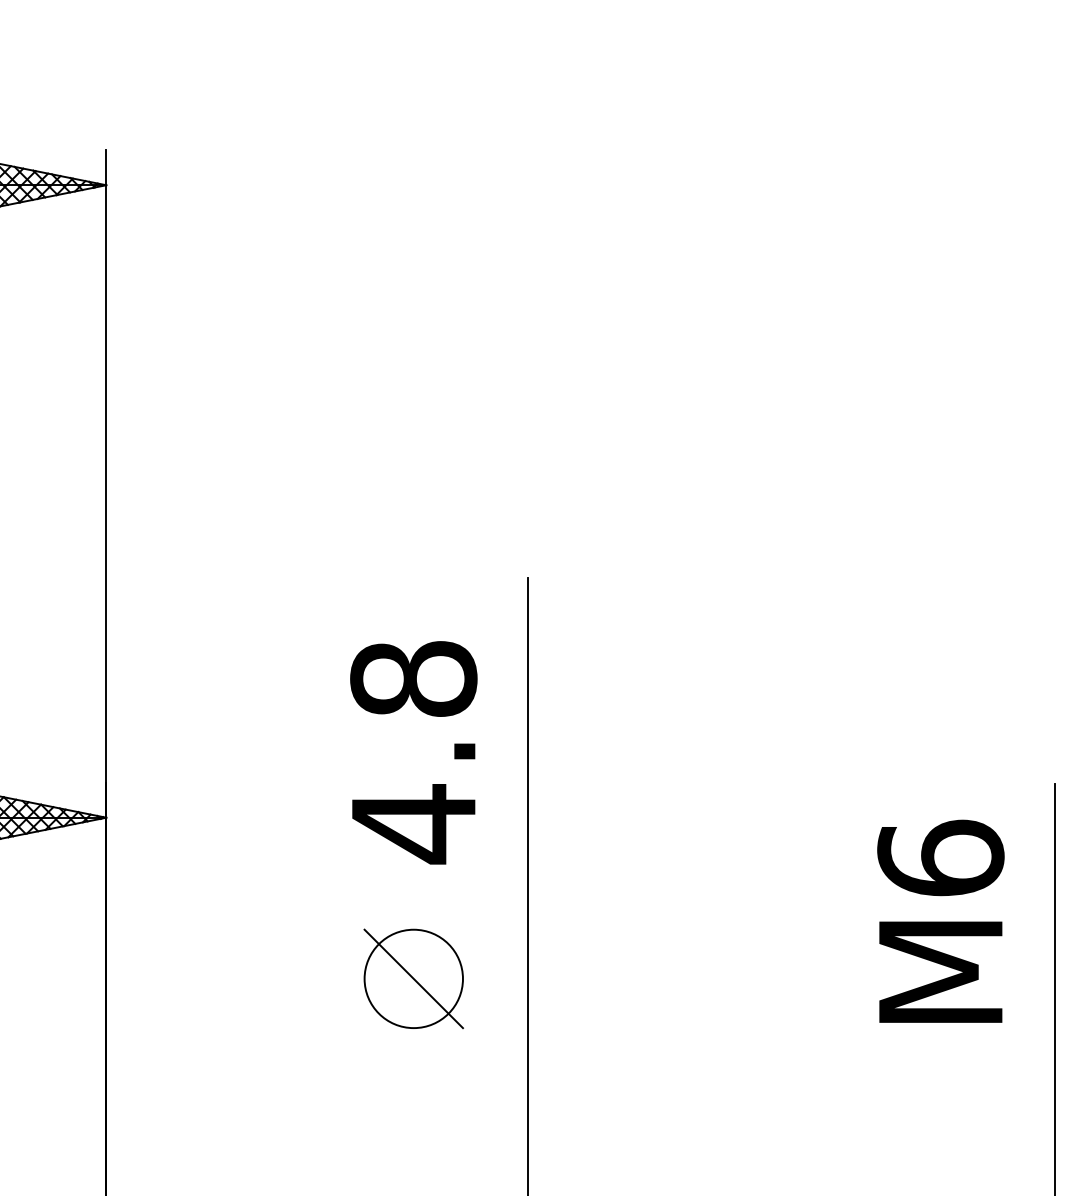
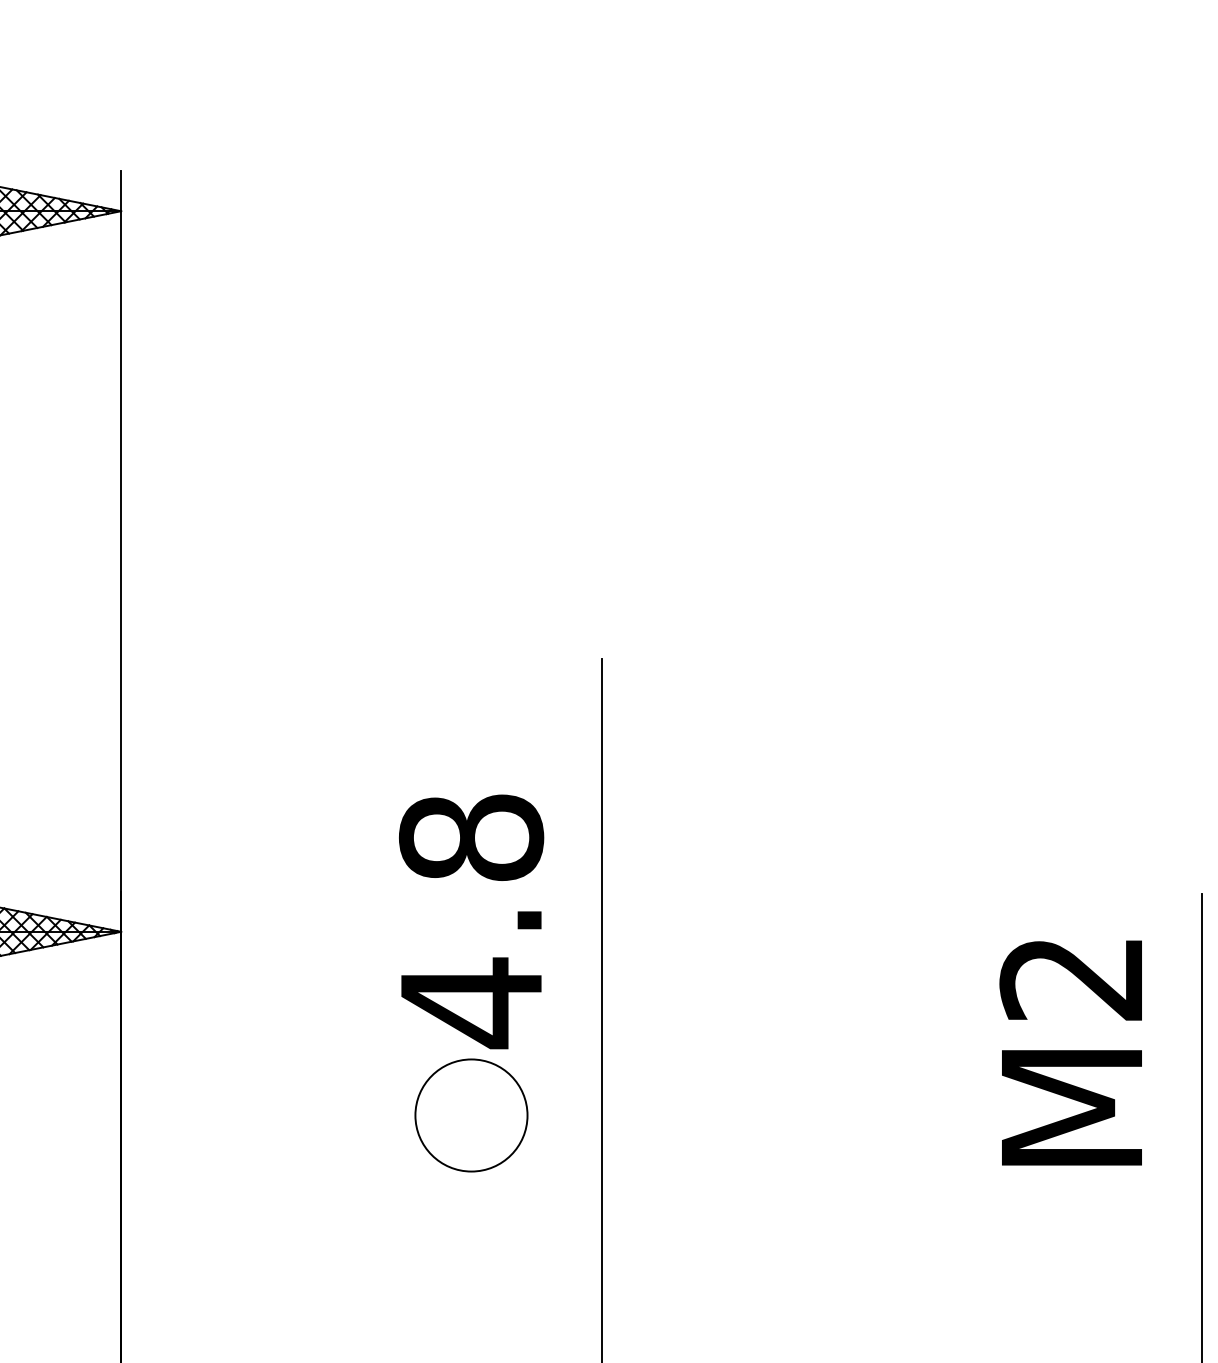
text: (413, 752) -> (471, 921), moved
text: (940, 857) -> (1071, 977), M6 -> M2
line: (413, 978) -> (471, 1115), removed

